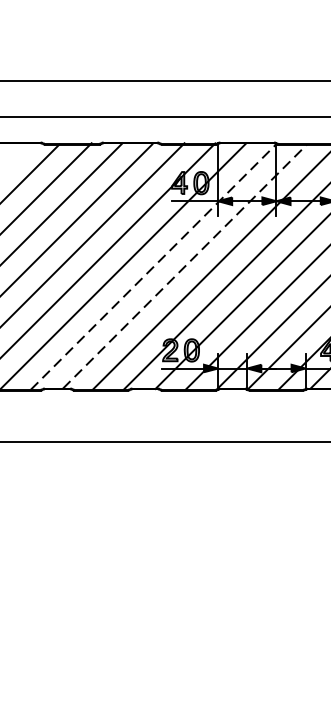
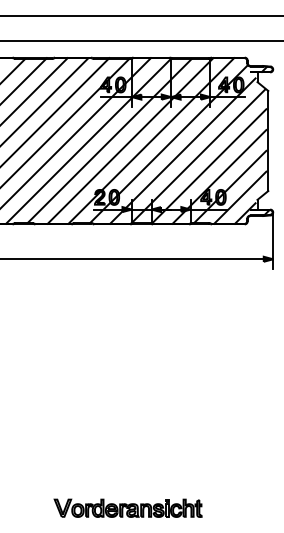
line: (154, 265) -> (89, 140), dashed -> solid
line: (186, 265) -> (110, 140), dashed -> solid

